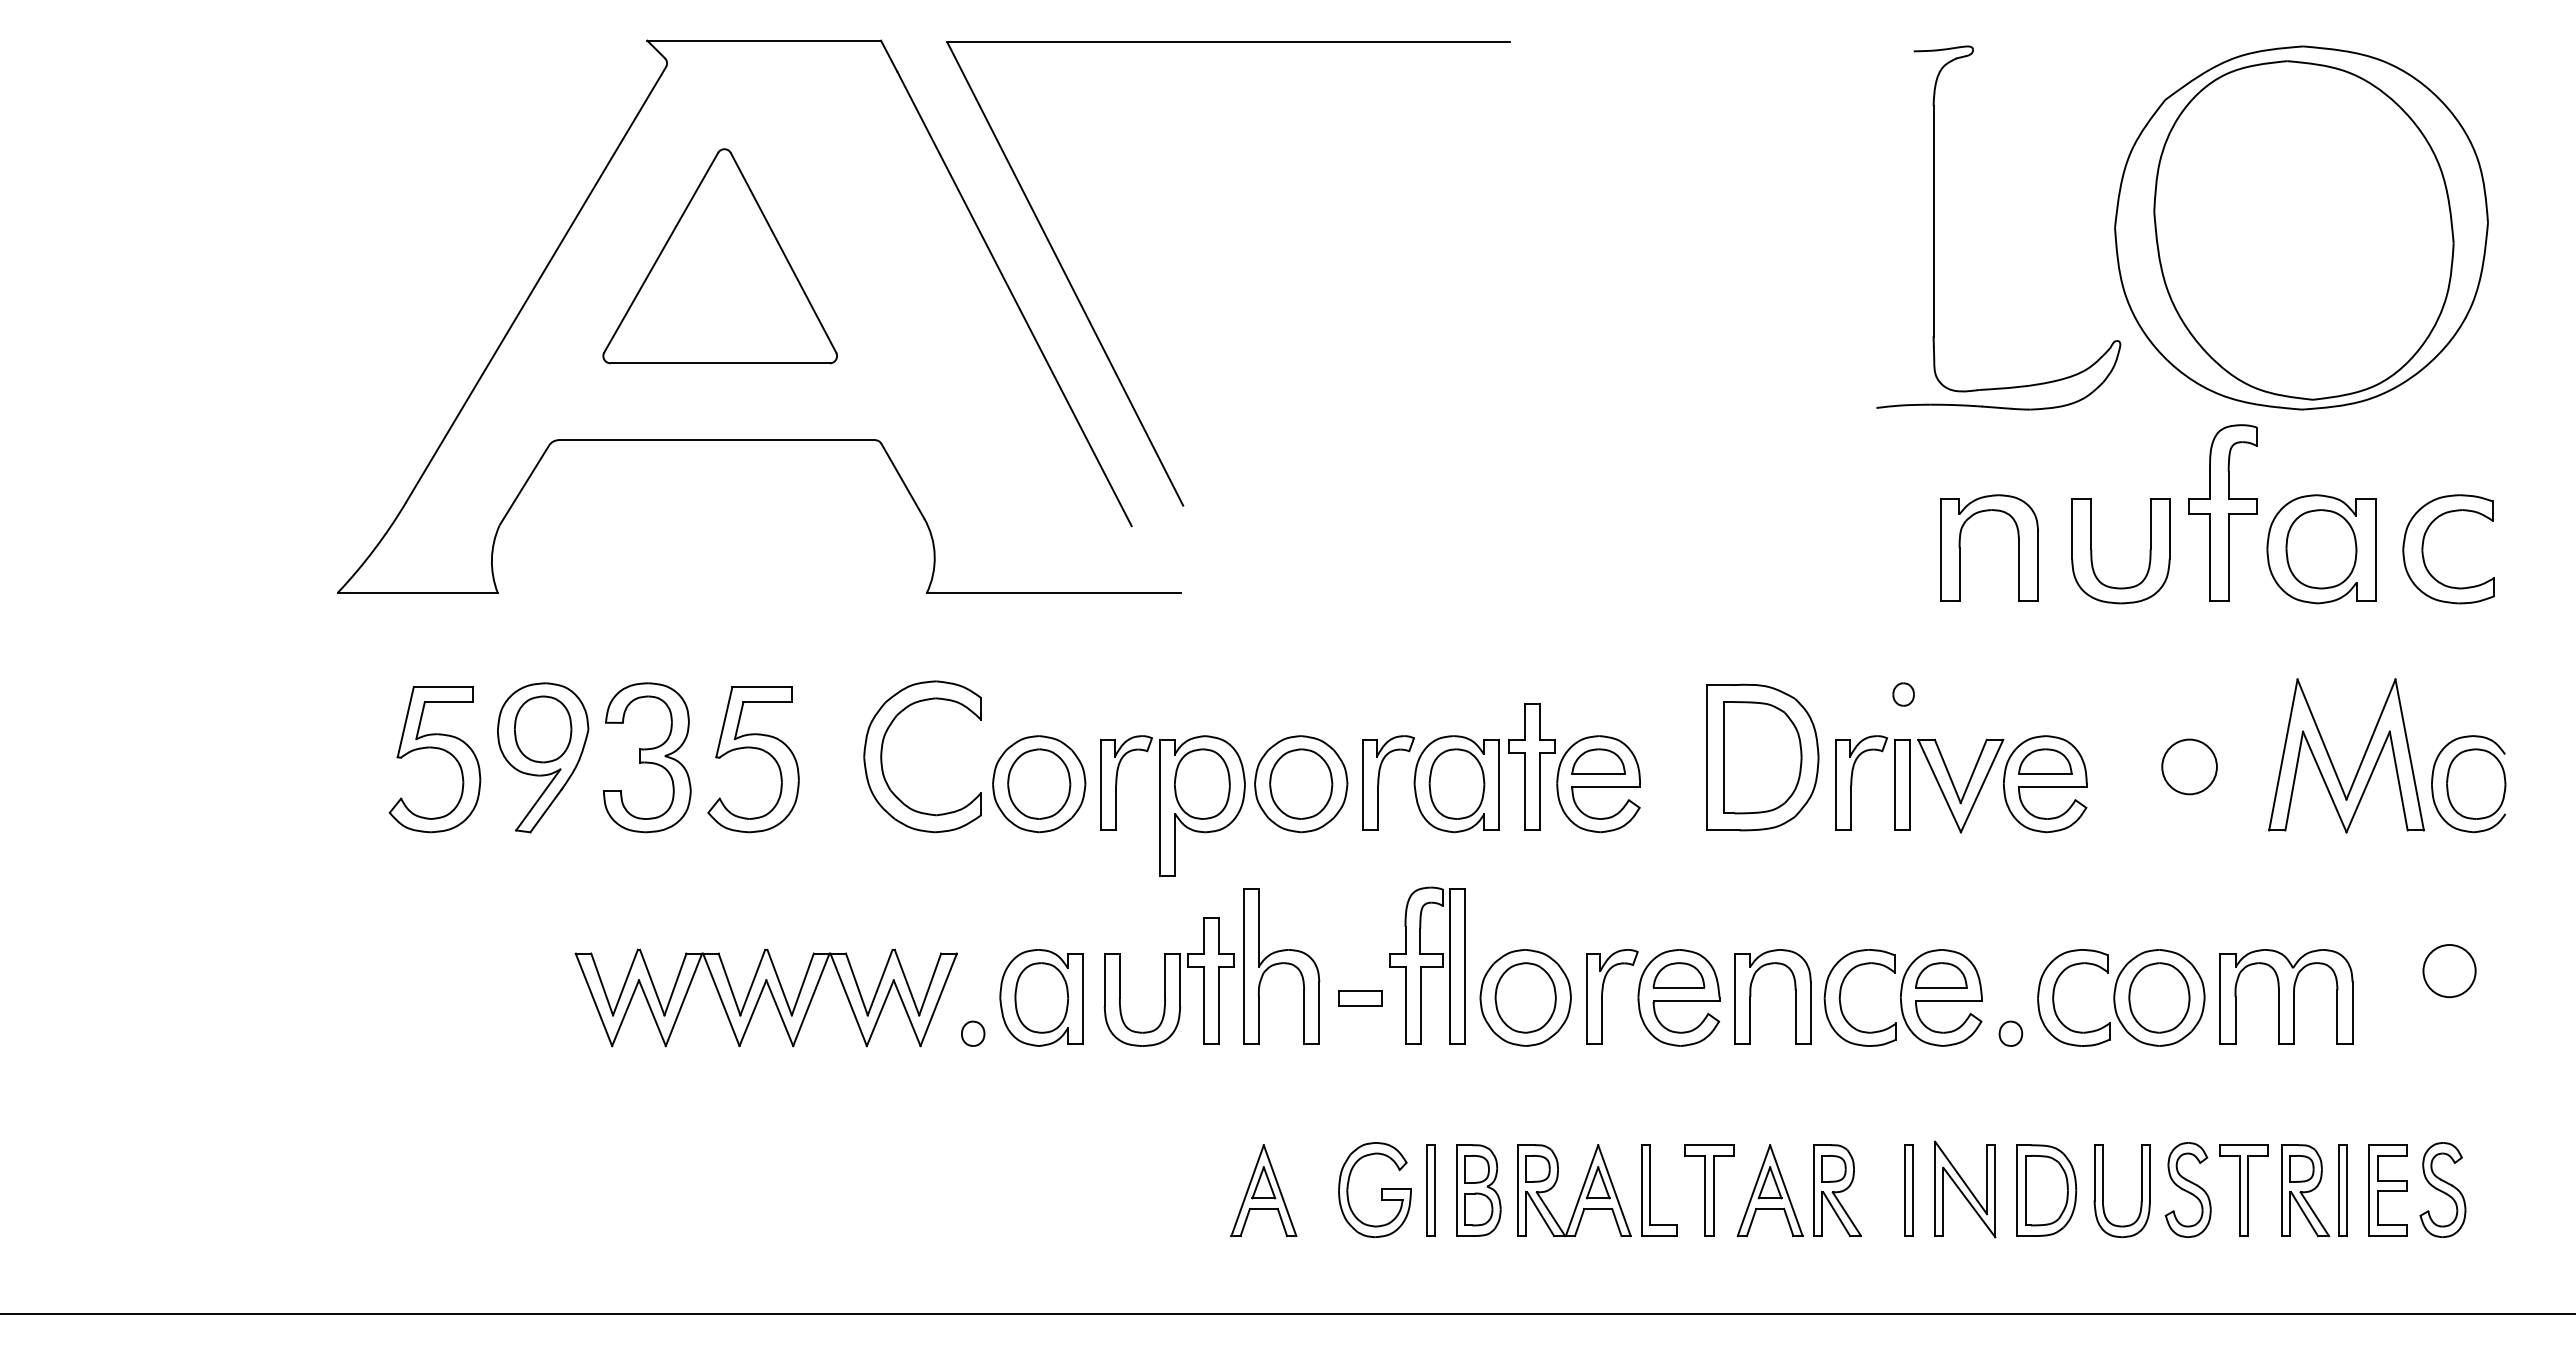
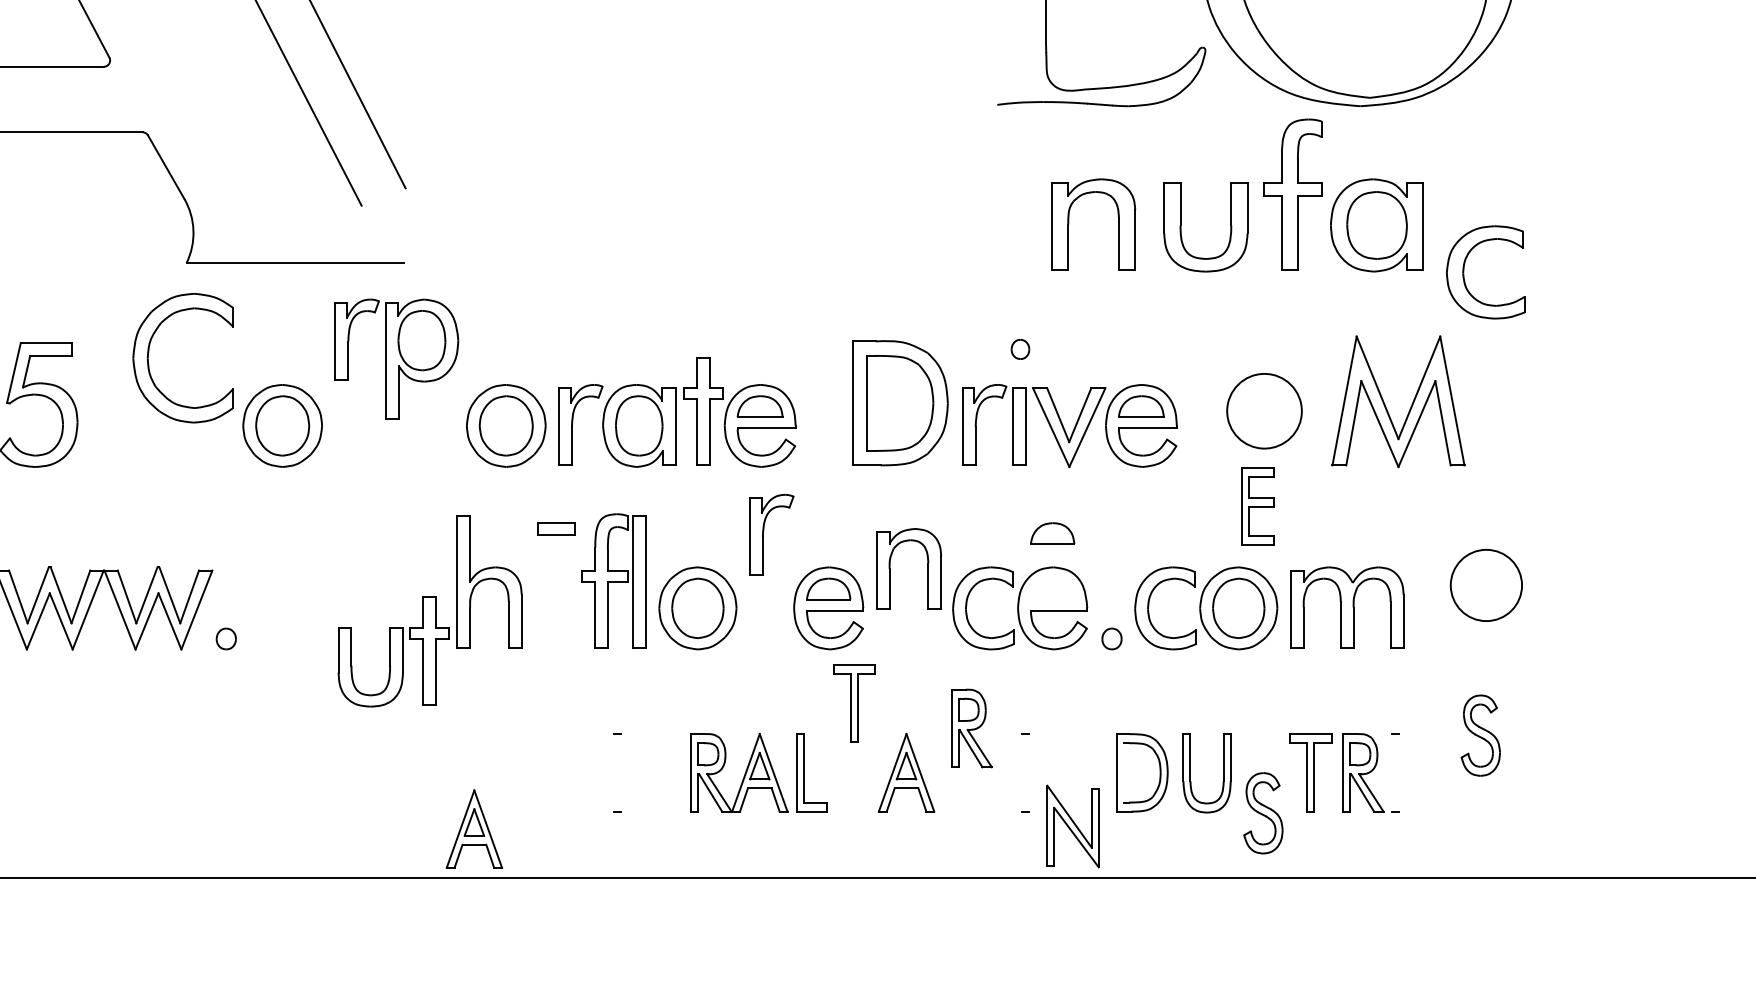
part: (2423, 549) -> (1464, 272), moved
part: (882, 756) -> (148, 357), moved
circle: (2189, 766) -> (1264, 410), size x1.6
part: (2468, 784) -> (1502, 426), removed
part: (1172, 805) -> (396, 358), moved
circle: (2449, 970) -> (1486, 584), size x1.6
part: (1941, 975) -> (1052, 533), moved
part: (1168, 981) -> (393, 651), moved
part: (1603, 992) -> (764, 531), moved
part: (1751, 996) -> (890, 568), moved
part: (1041, 997) -> (284, 608), removed
part: (1360, 998) -> (556, 528), moved
part: (1965, 1189) -> (1073, 826), moved
part: (1263, 1190) -> (474, 829), moved
part: (1381, 1190) -> (574, 772), removed
line: (1426, 1190) -> (613, 772), removed
line: (1435, 1190) -> (620, 772), removed
part: (1478, 1190) -> (657, 772), removed
part: (1709, 1190) -> (854, 703), moved
part: (1837, 1190) -> (971, 728), moved
line: (1904, 1190) -> (1021, 772), removed
line: (1913, 1190) -> (1028, 772), removed
line: (2025, 1190) -> (1124, 772), removed
part: (2187, 1190) -> (1262, 813), moved
line: (2339, 1190) -> (1392, 772), removed
line: (2347, 1190) -> (1399, 772), removed
part: (2387, 1190) -> (1257, 506), moved
part: (2442, 1190) -> (1480, 736), moved

